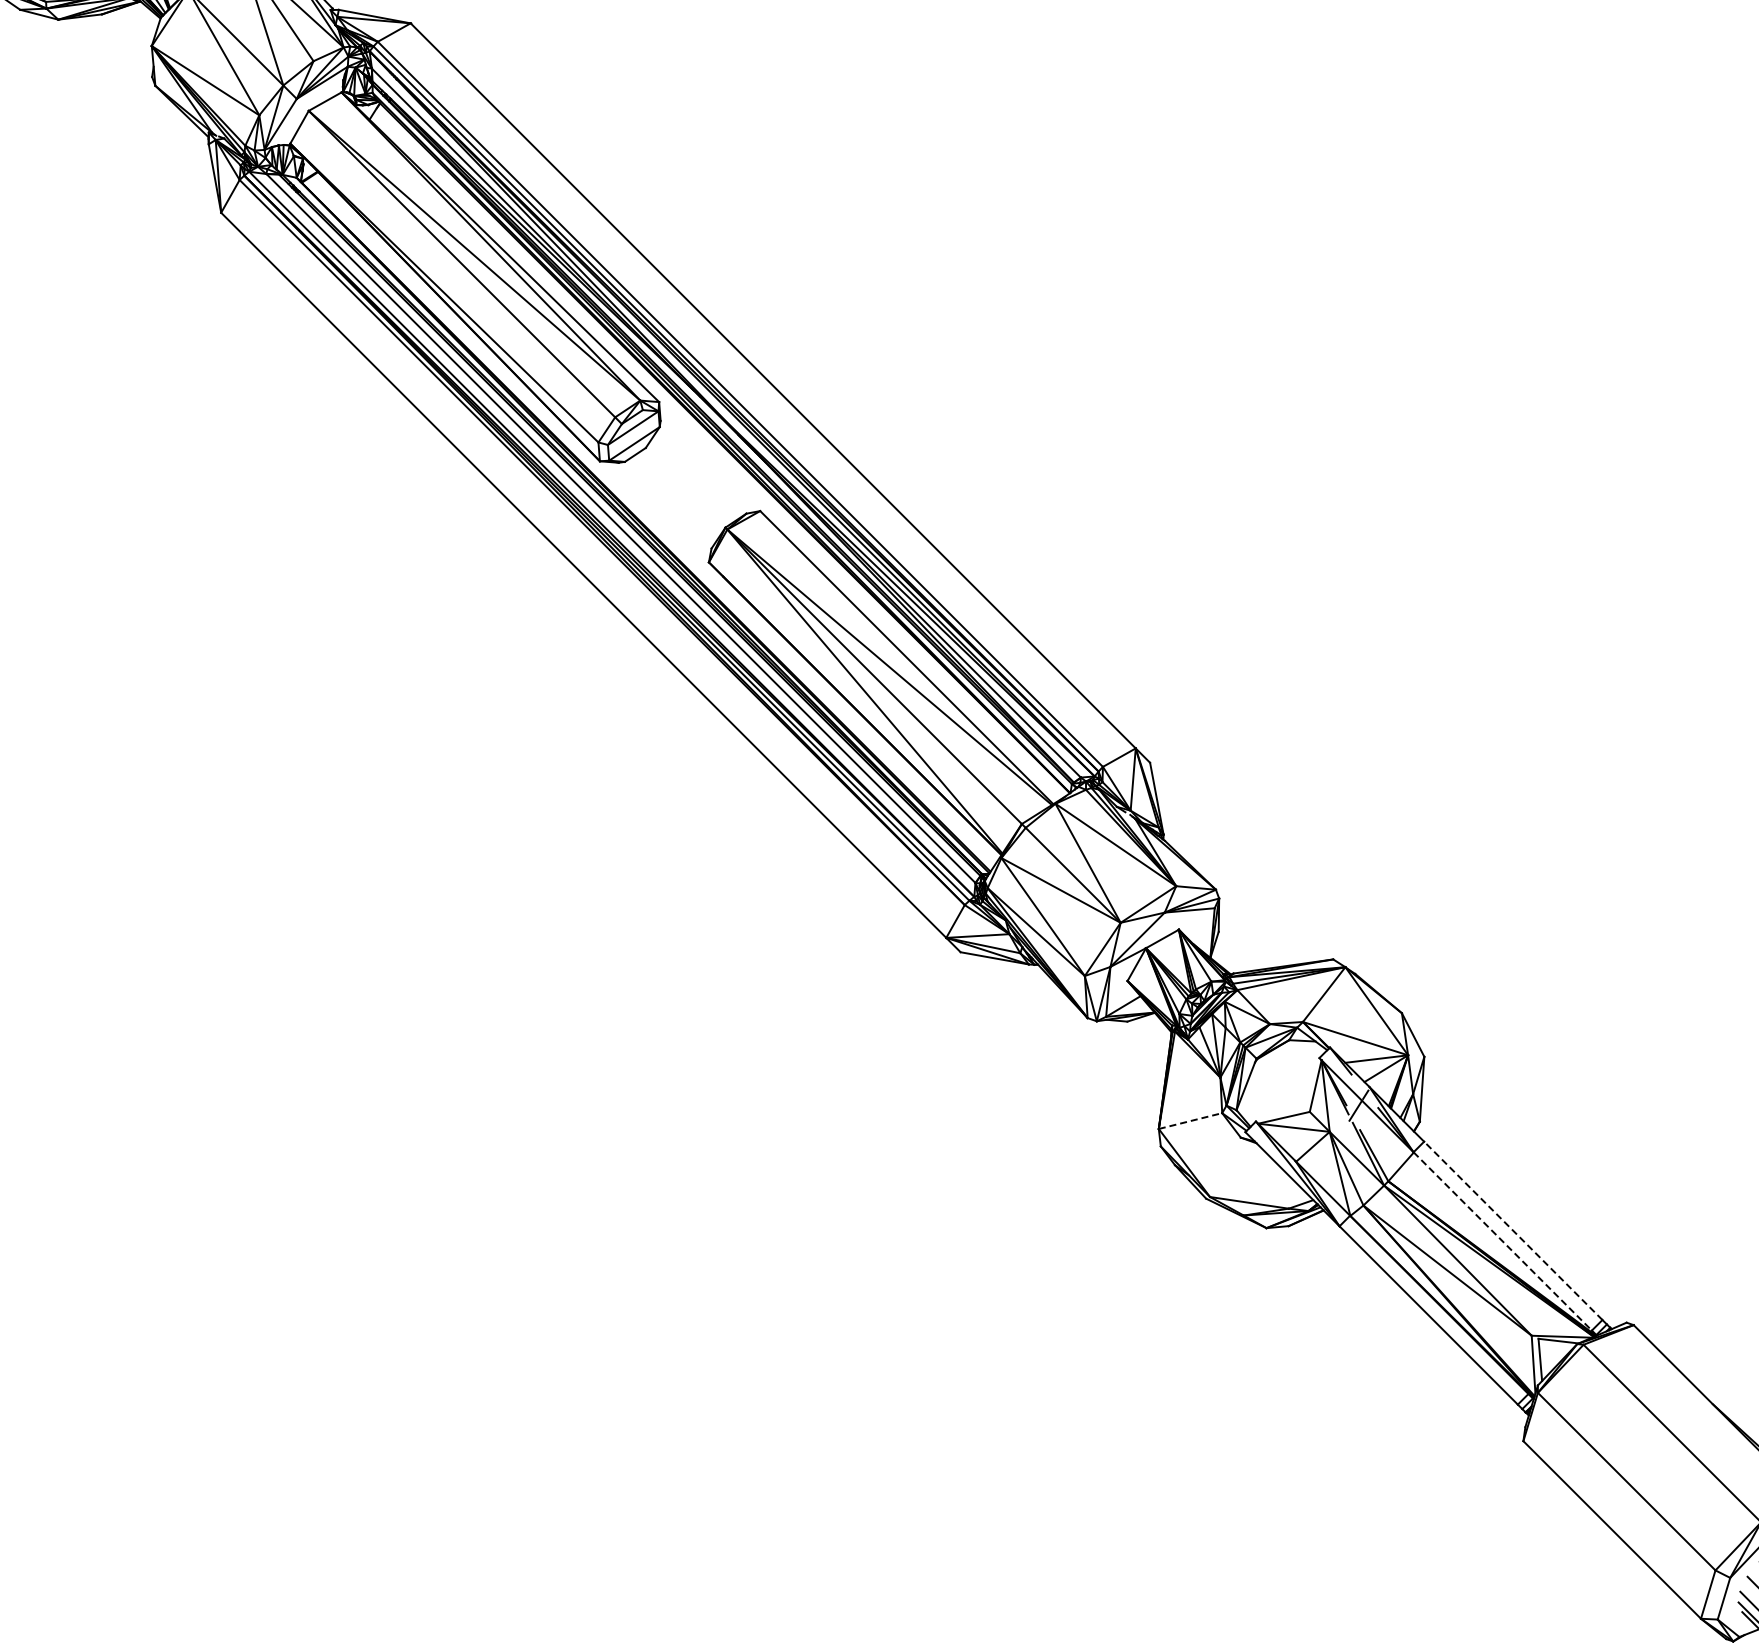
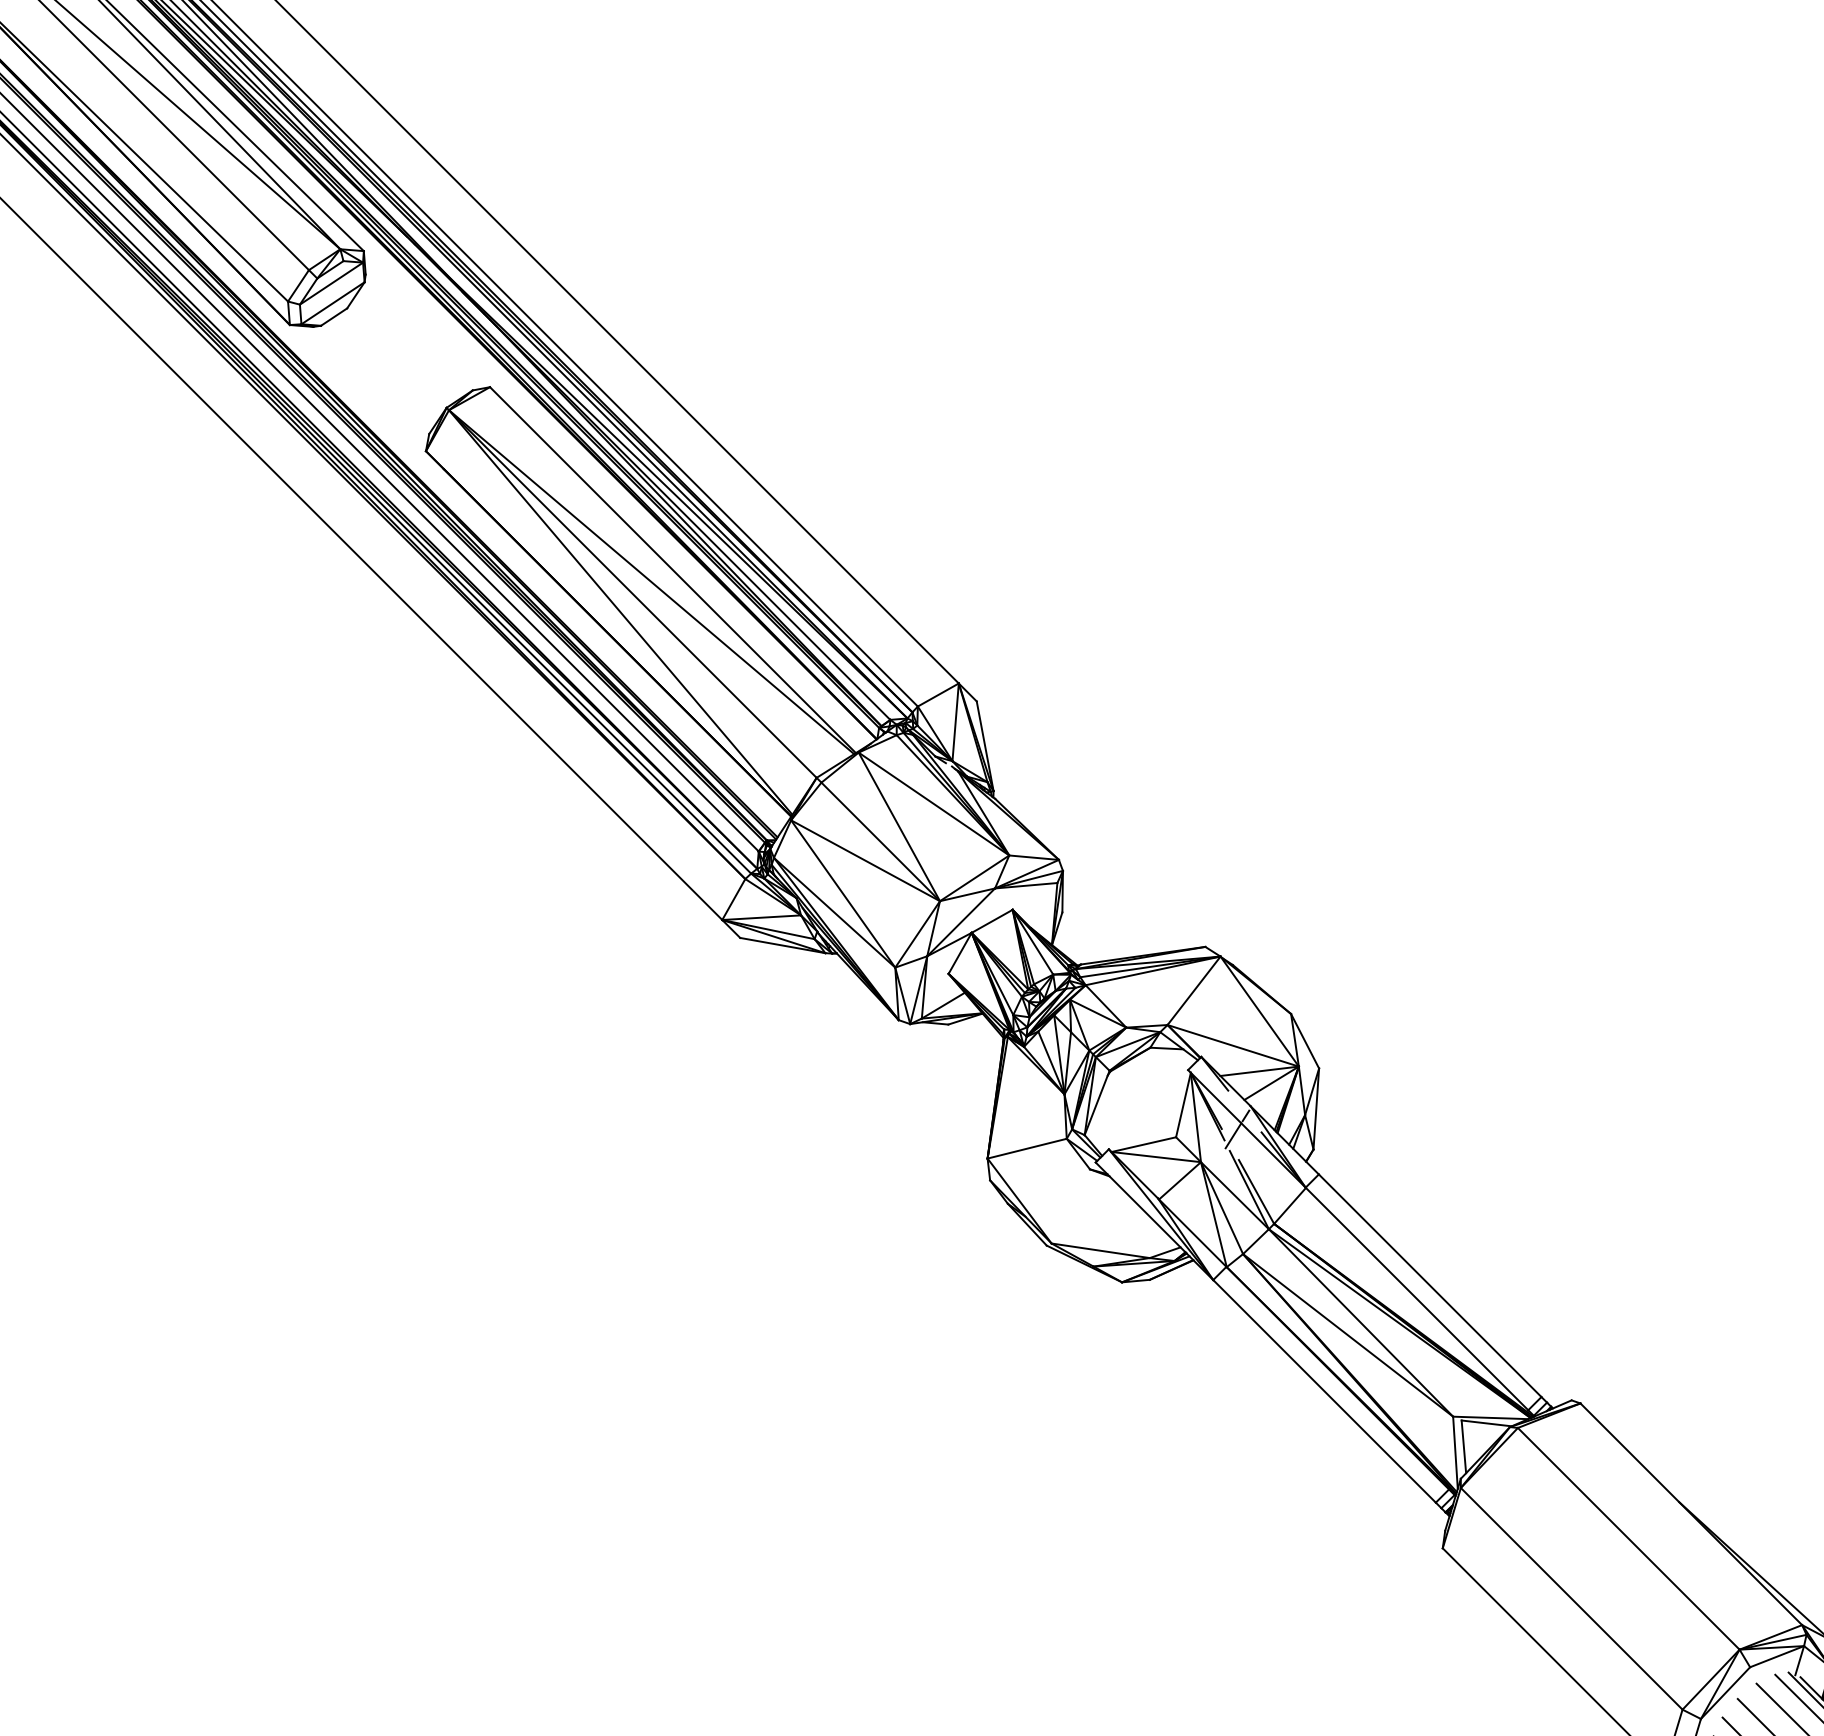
line: (1190, 1121) -> (1027, 1149), dashed -> solid
line: (1512, 1230) -> (1429, 1285), dashed -> solid
line: (1503, 1241) -> (1417, 1299), dashed -> solid

